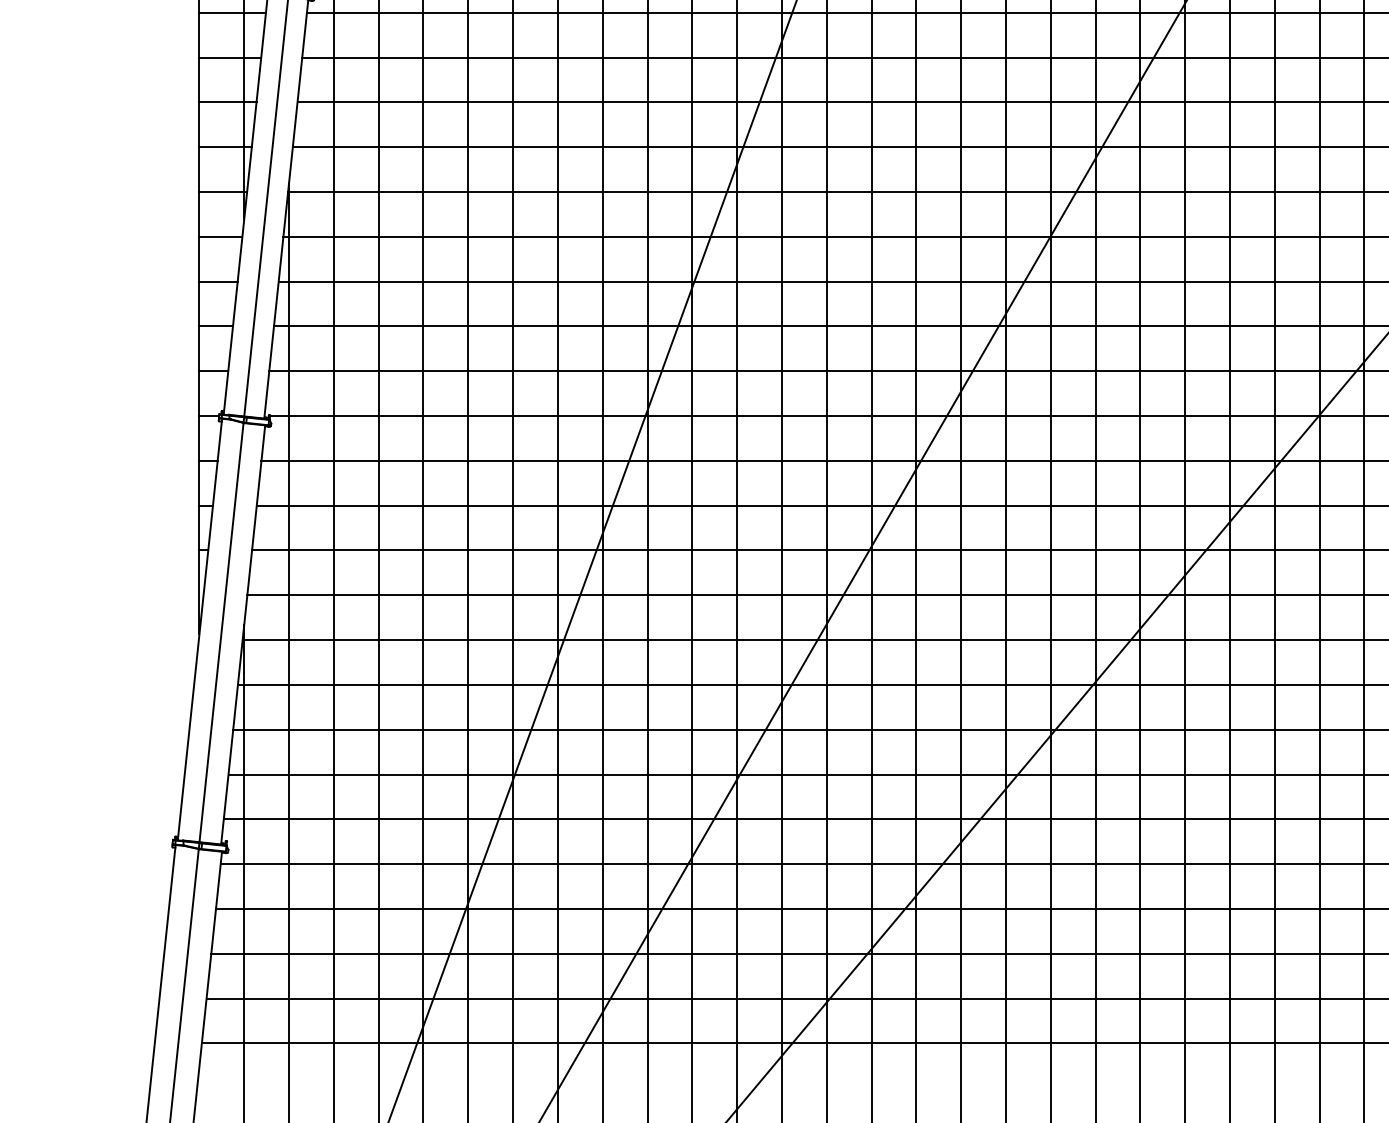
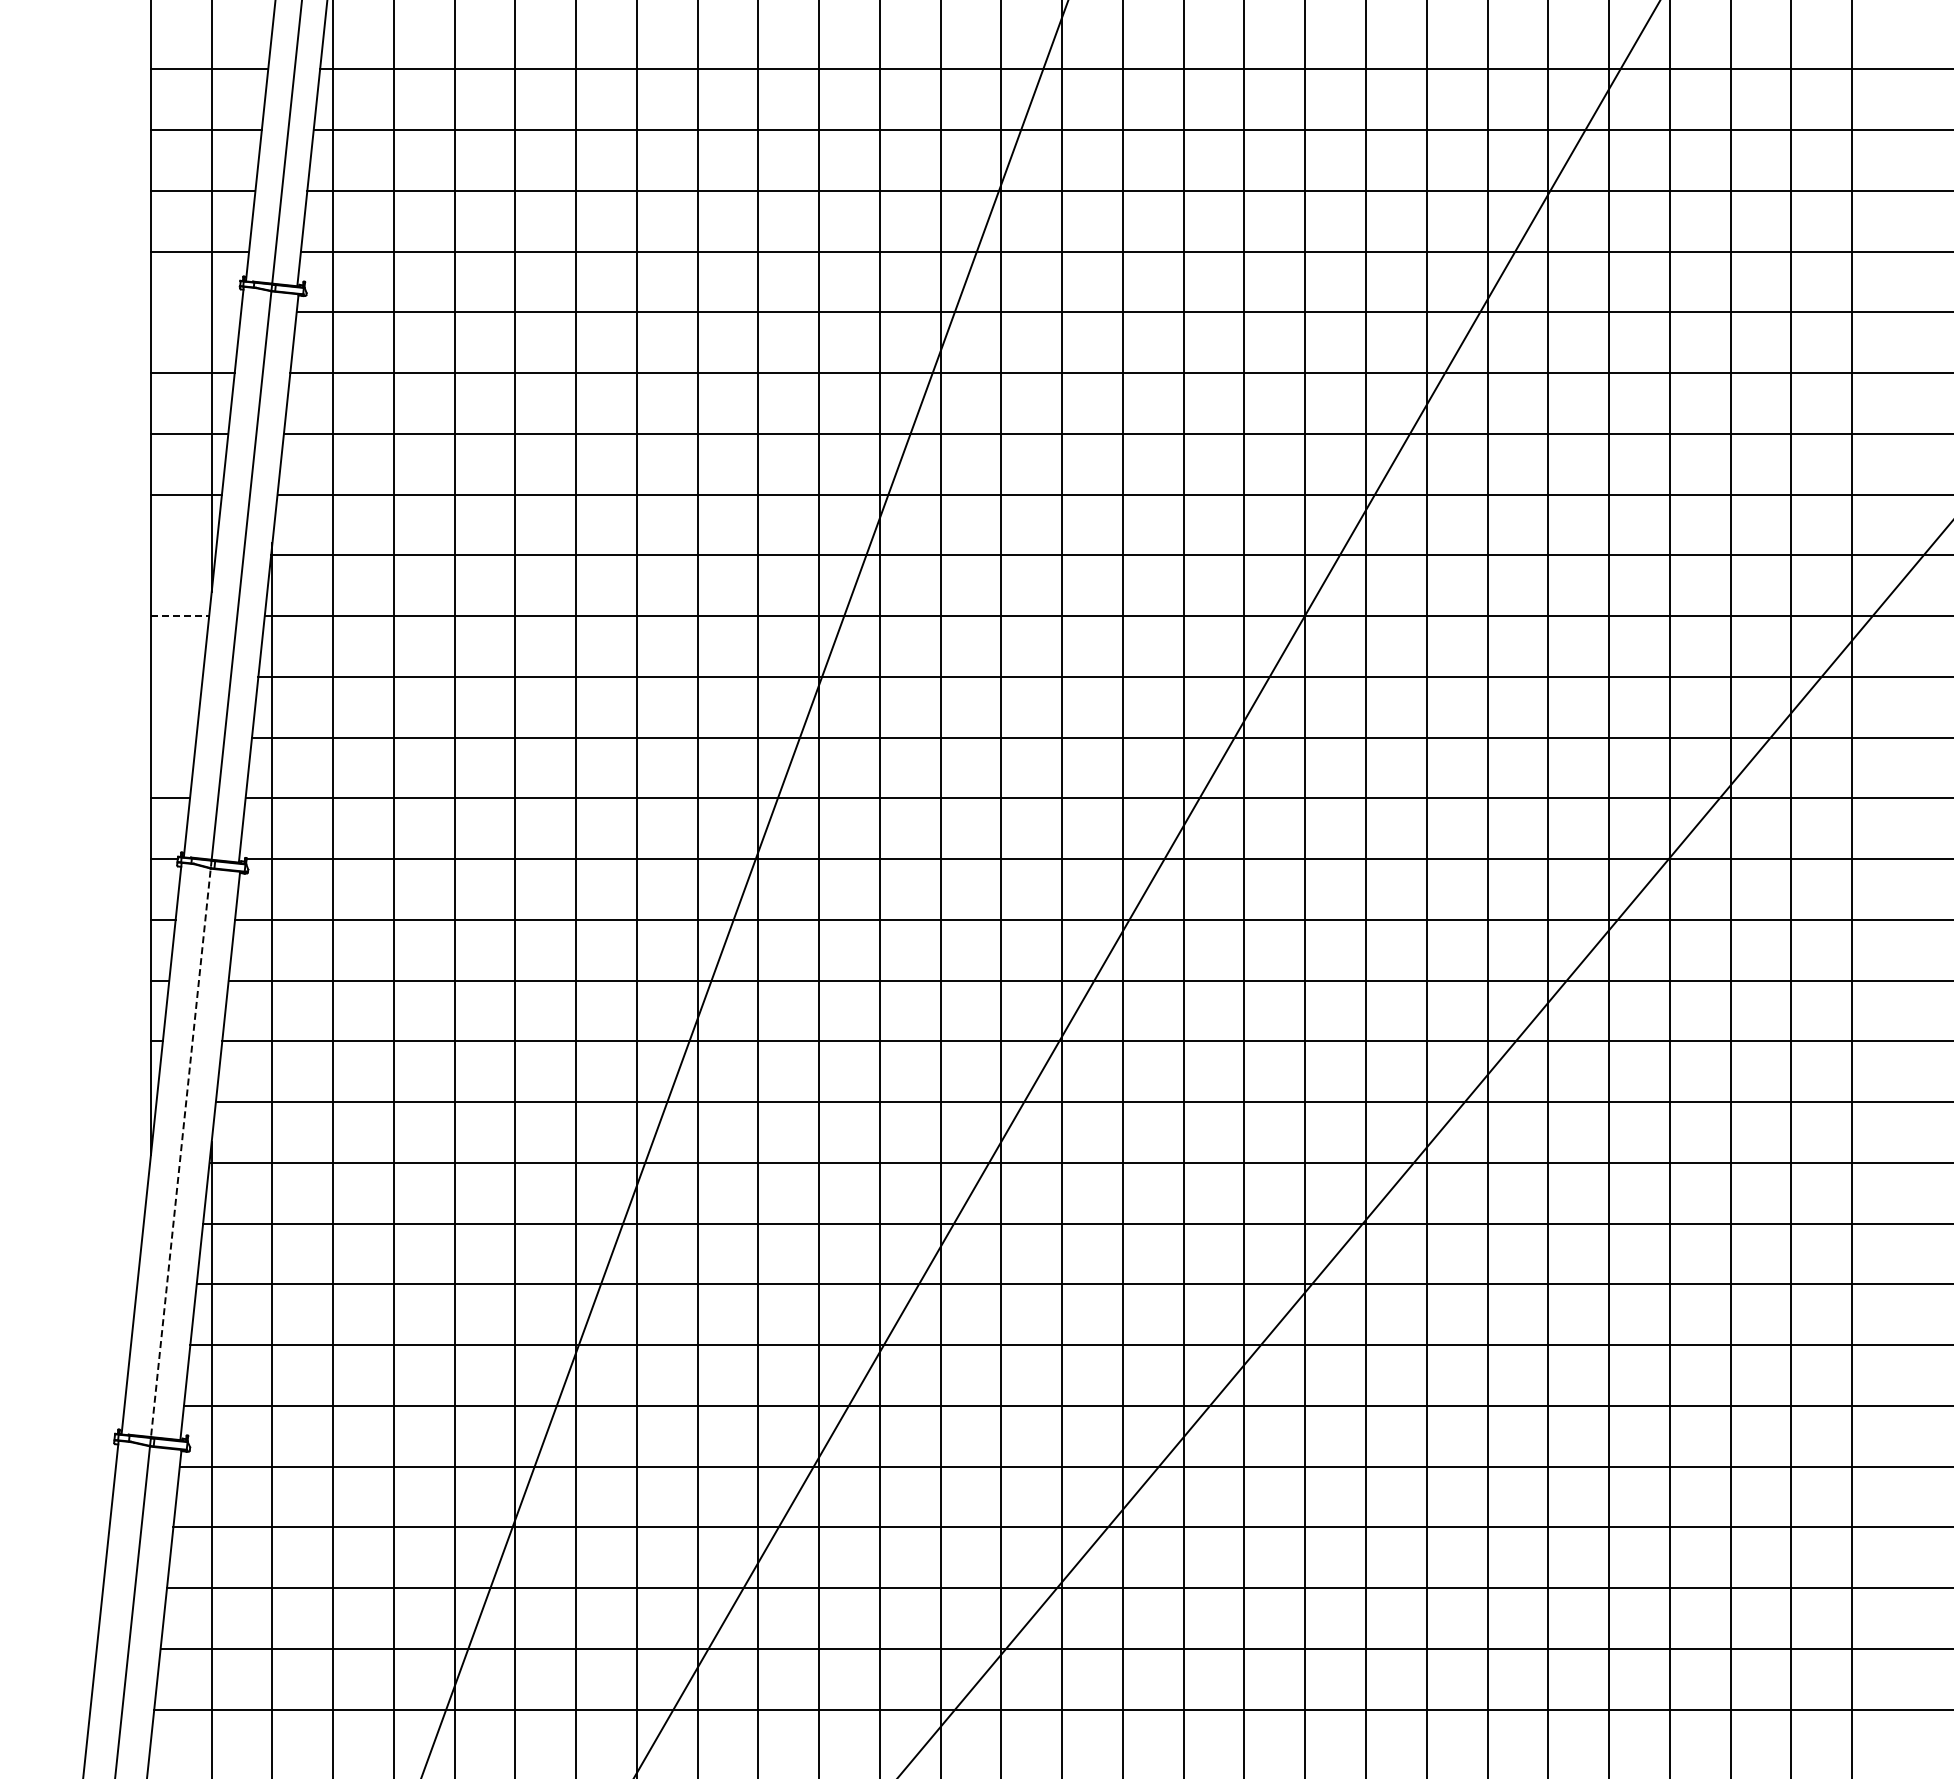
line: (232, 12) -> (195, 312), removed
line: (222, 192) -> (182, 555), removed
line: (221, 237) -> (180, 616), solid -> dashed
line: (218, 281) -> (176, 676), removed
line: (216, 326) -> (173, 737), removed
line: (221, 629) -> (181, 1148), solid -> dashed

